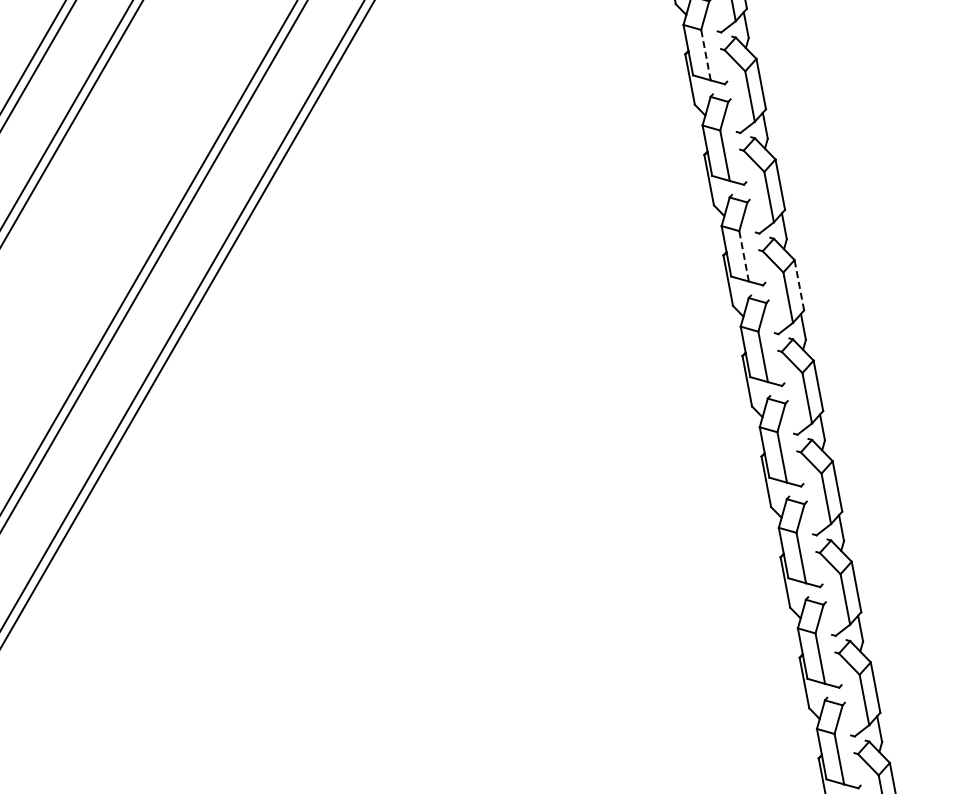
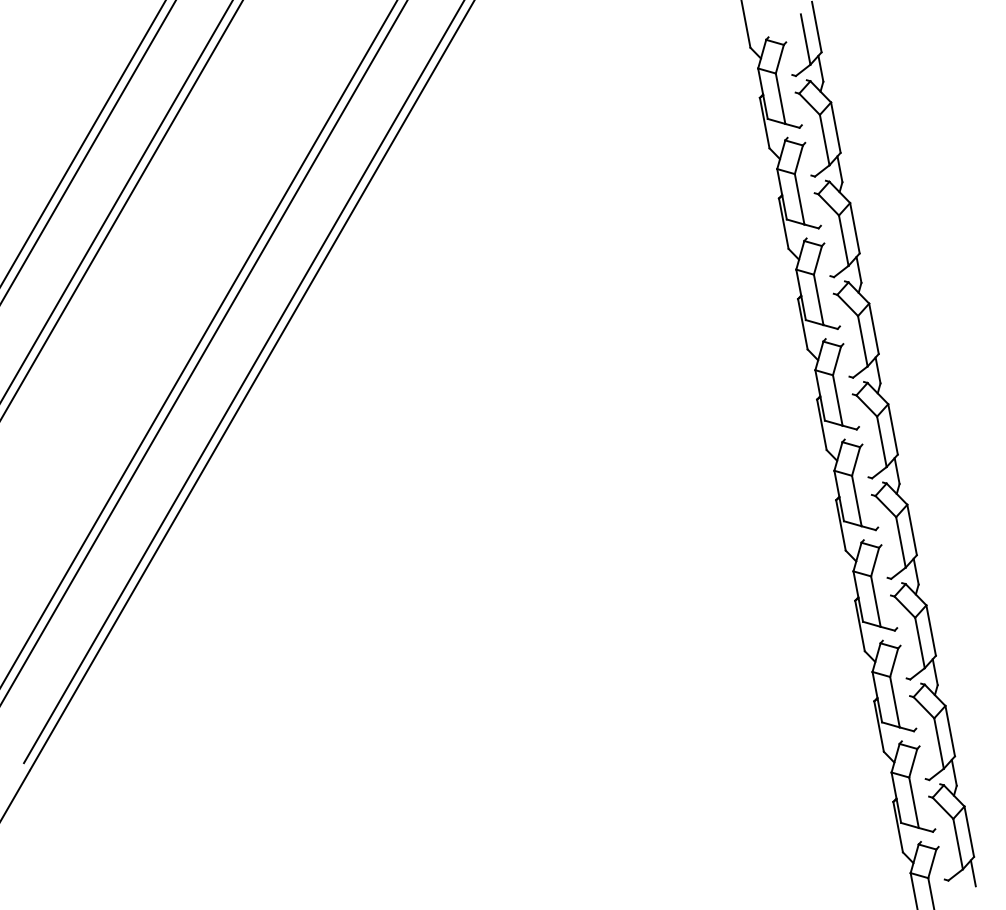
line: (705, 54) -> (780, 98), dashed -> solid
line: (743, 255) -> (818, 299), dashed -> solid
line: (798, 284) -> (873, 328), dashed -> solid

